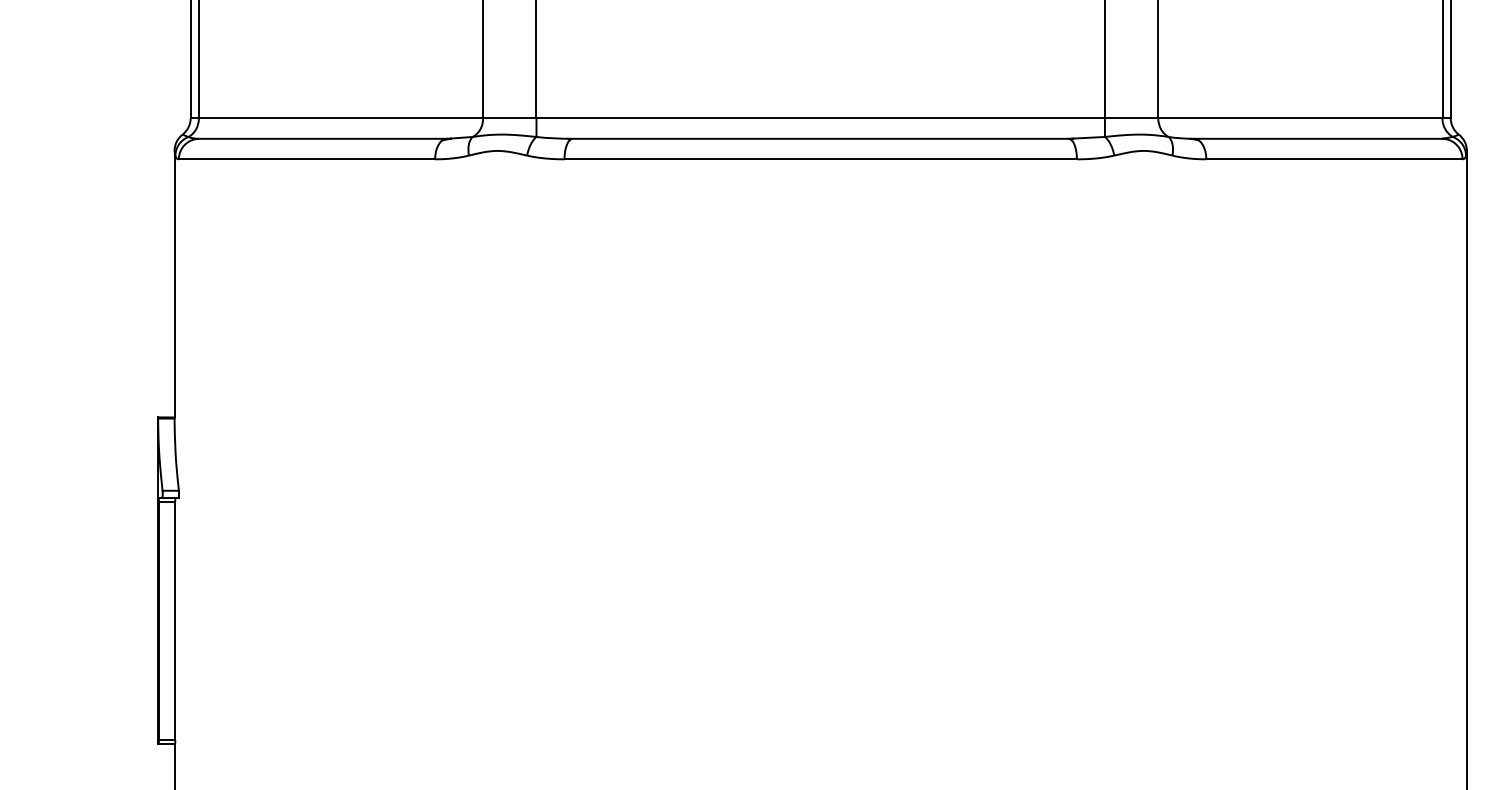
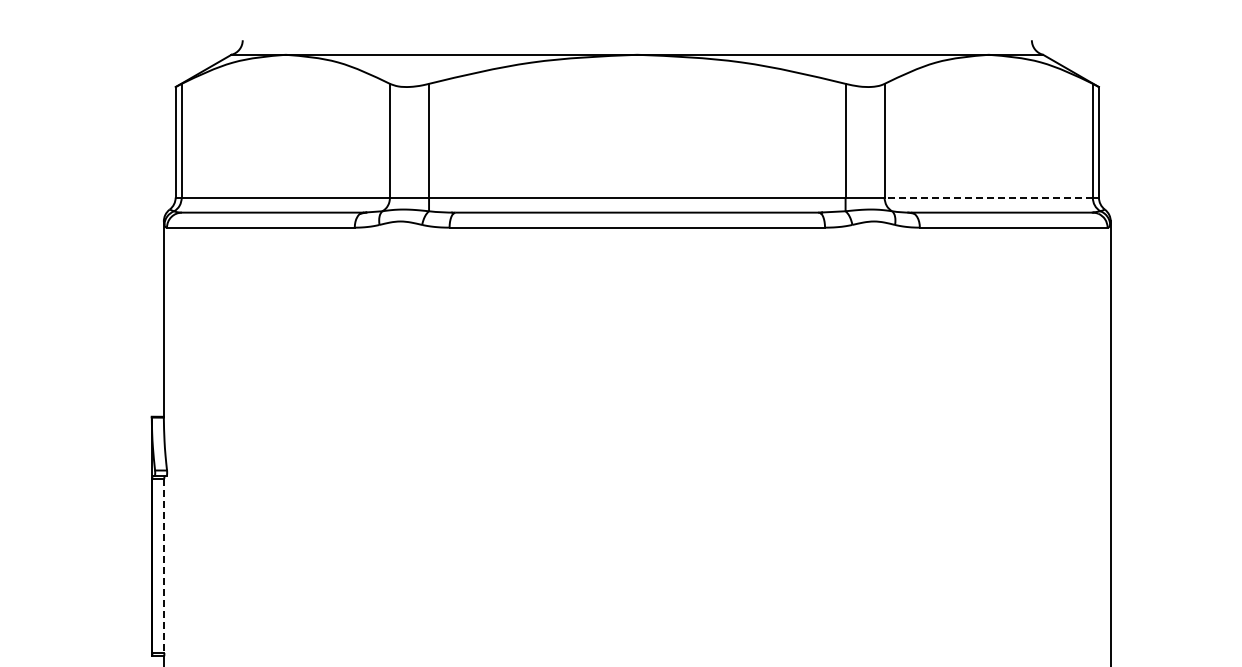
line: (1300, 118) -> (988, 197), solid -> dashed
line: (175, 621) -> (164, 566), solid -> dashed

